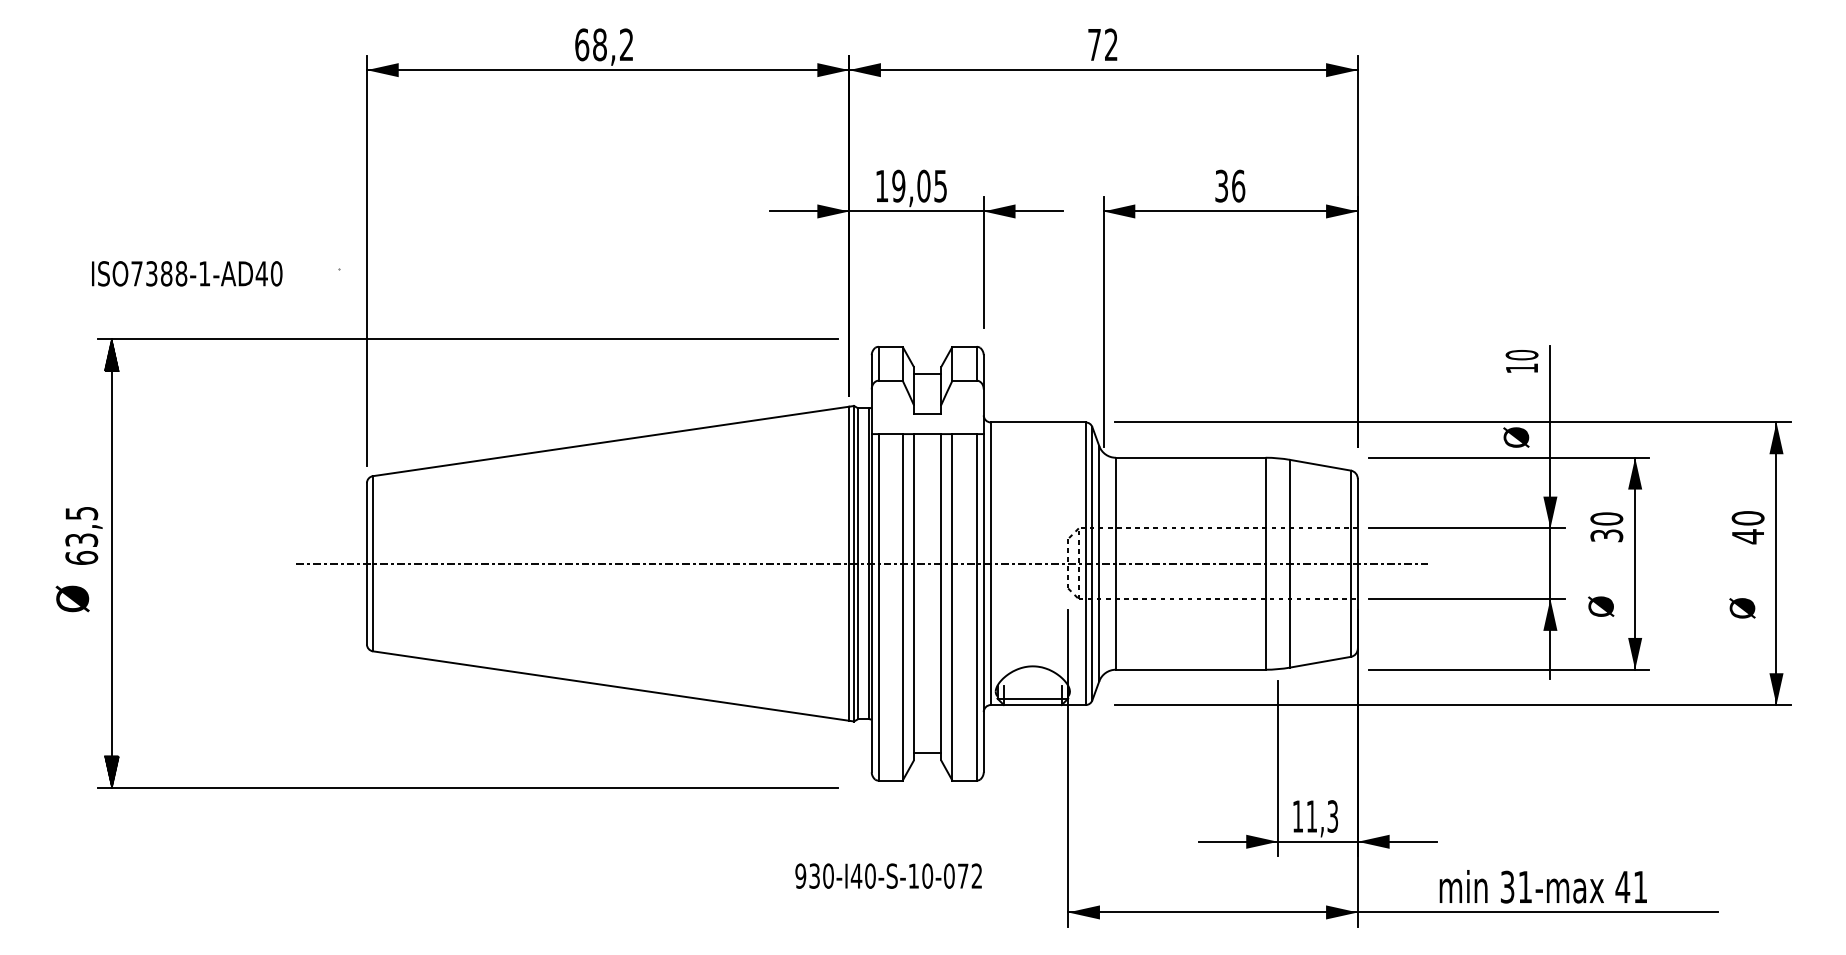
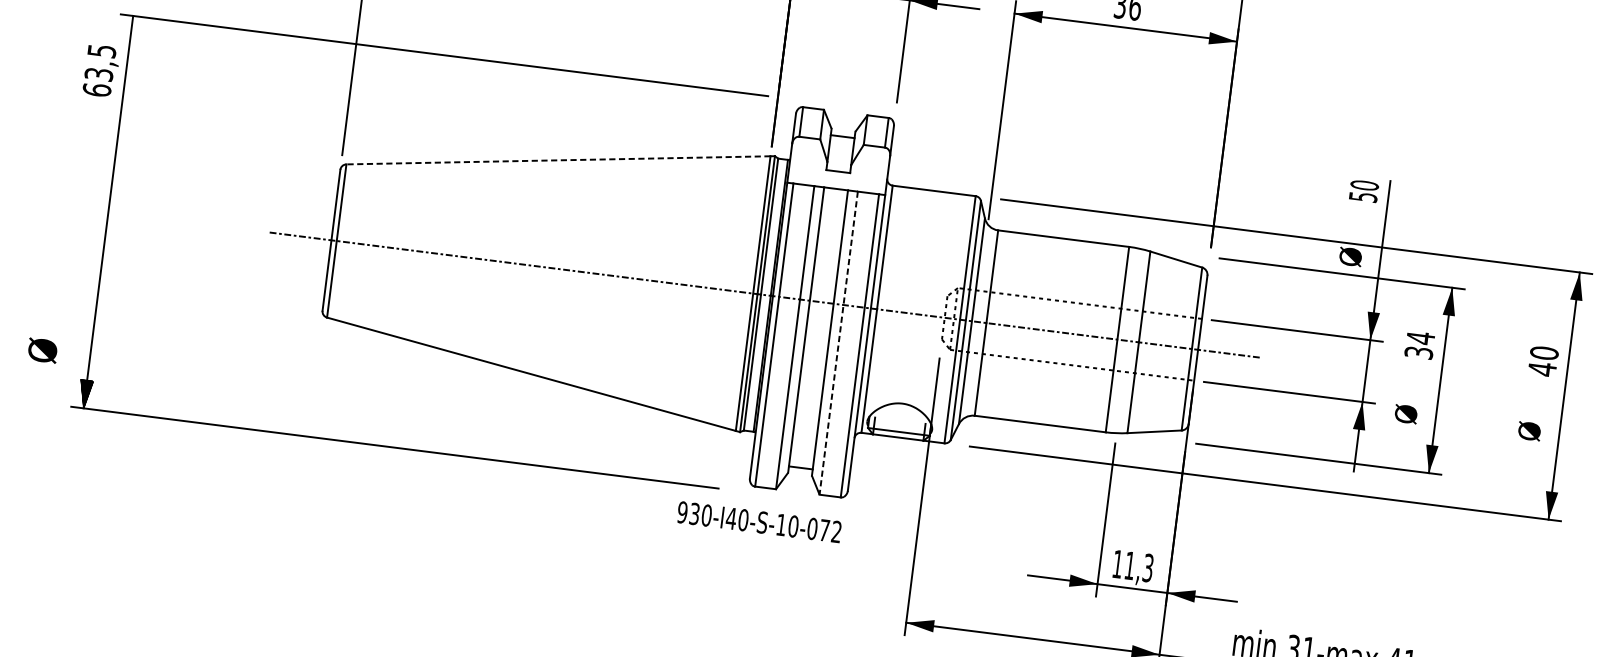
hatch: (111, 355) -> (131, 29), removed
text: (1522, 368) -> (1363, 197), 10 -> 50
line: (611, 441) -> (558, 160), solid -> dashed
text: (1606, 519) -> (1420, 338), 30 -> 34
text: (83, 535) -> (101, 70), moved
text: (72, 598) -> (42, 350), moved
line: (952, 607) -> (838, 343), solid -> dashed
text: (888, 875) -> (759, 521), moved

